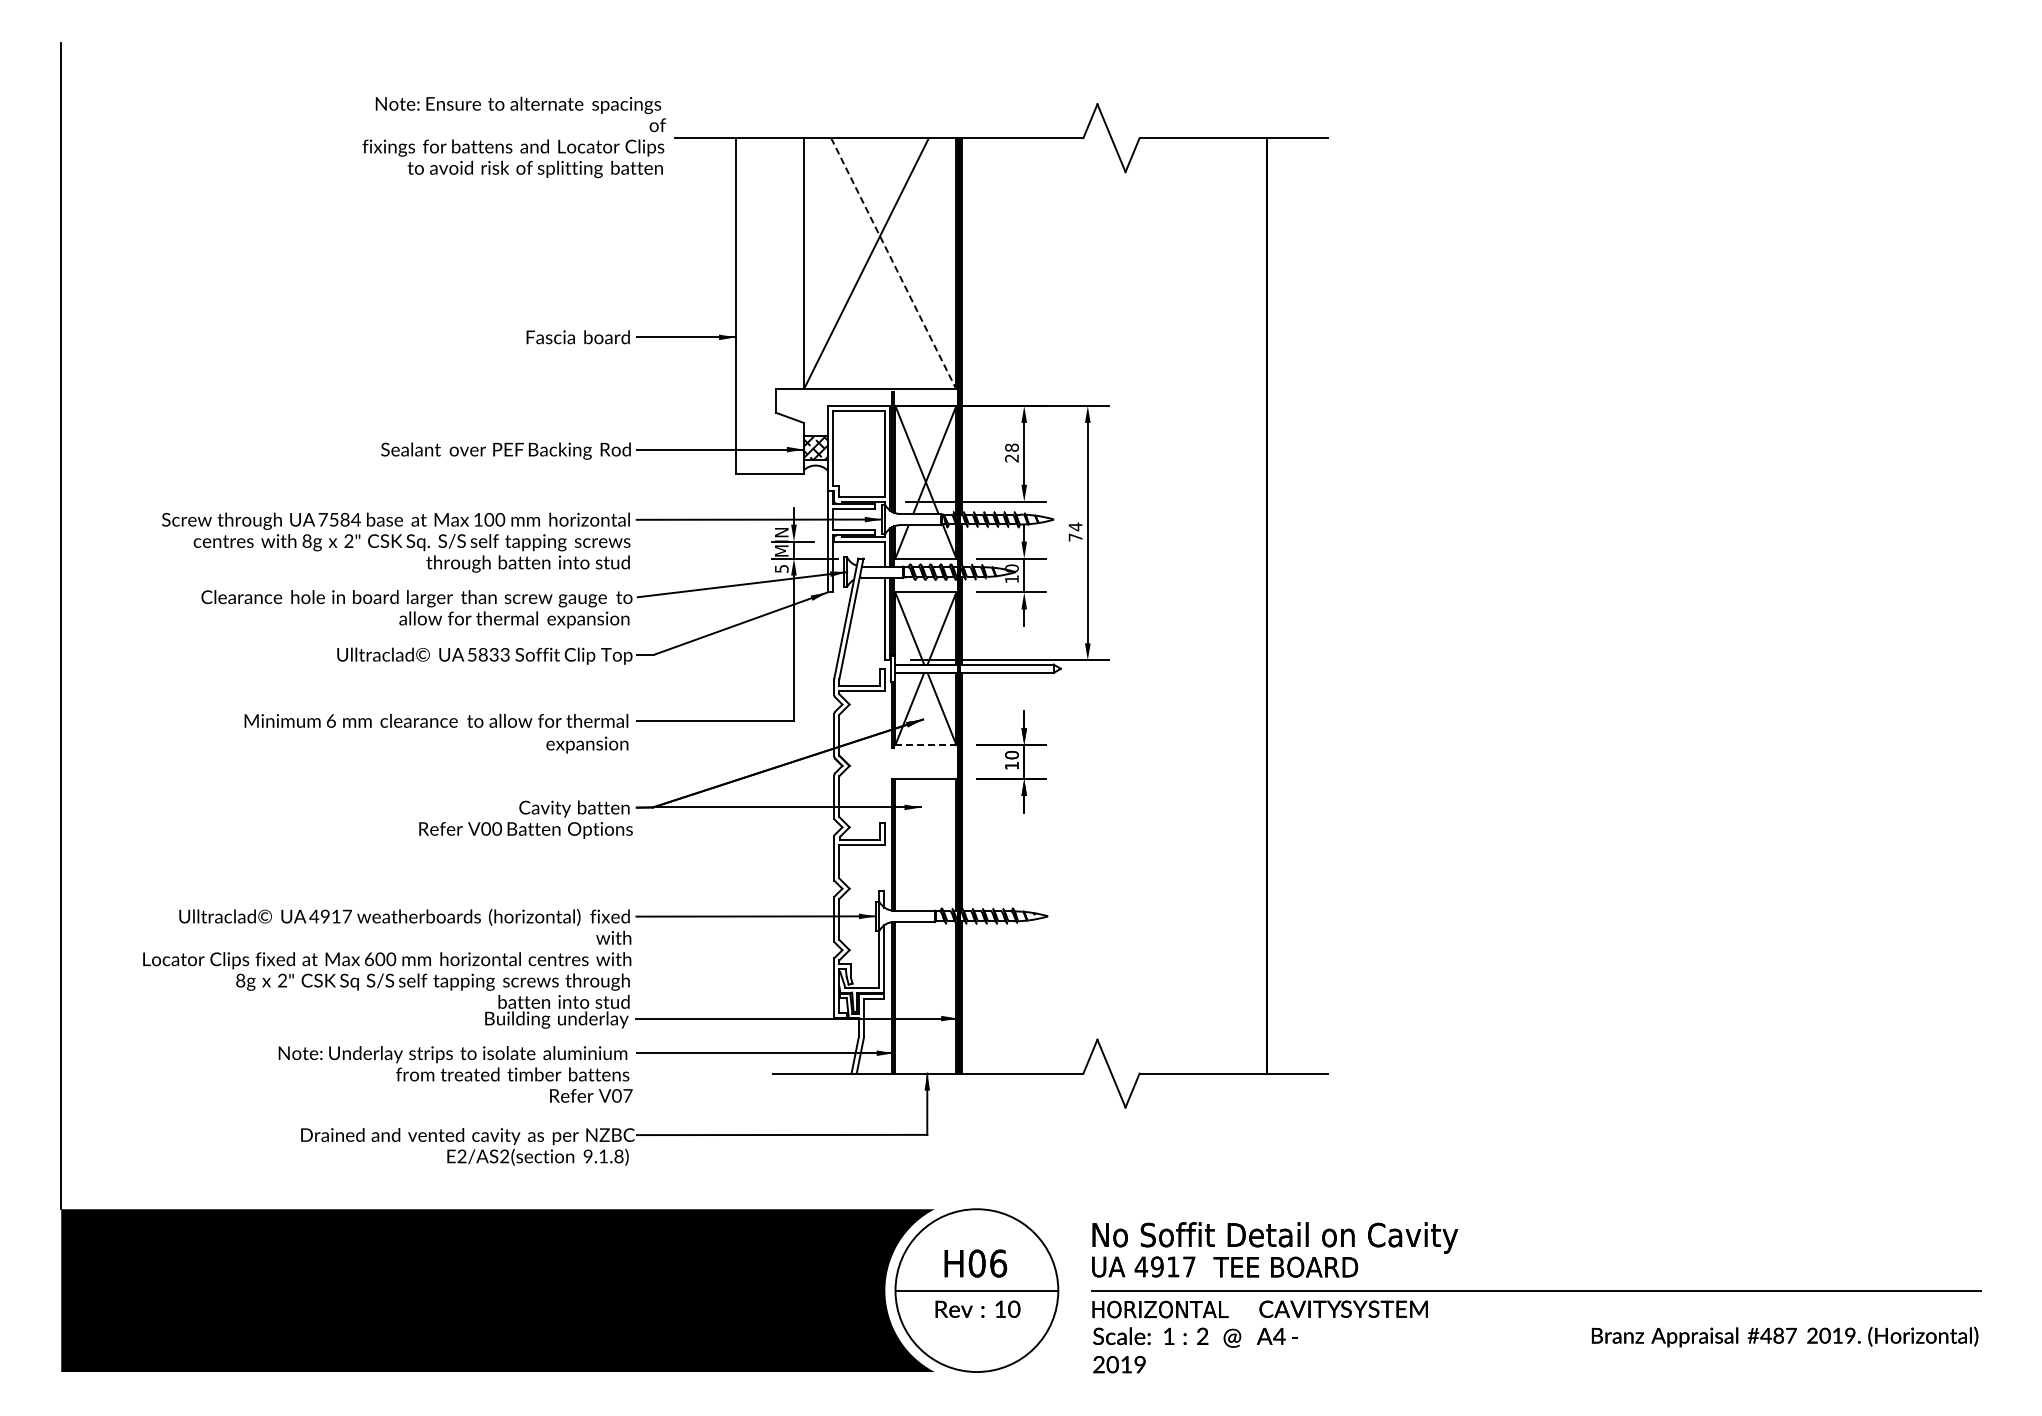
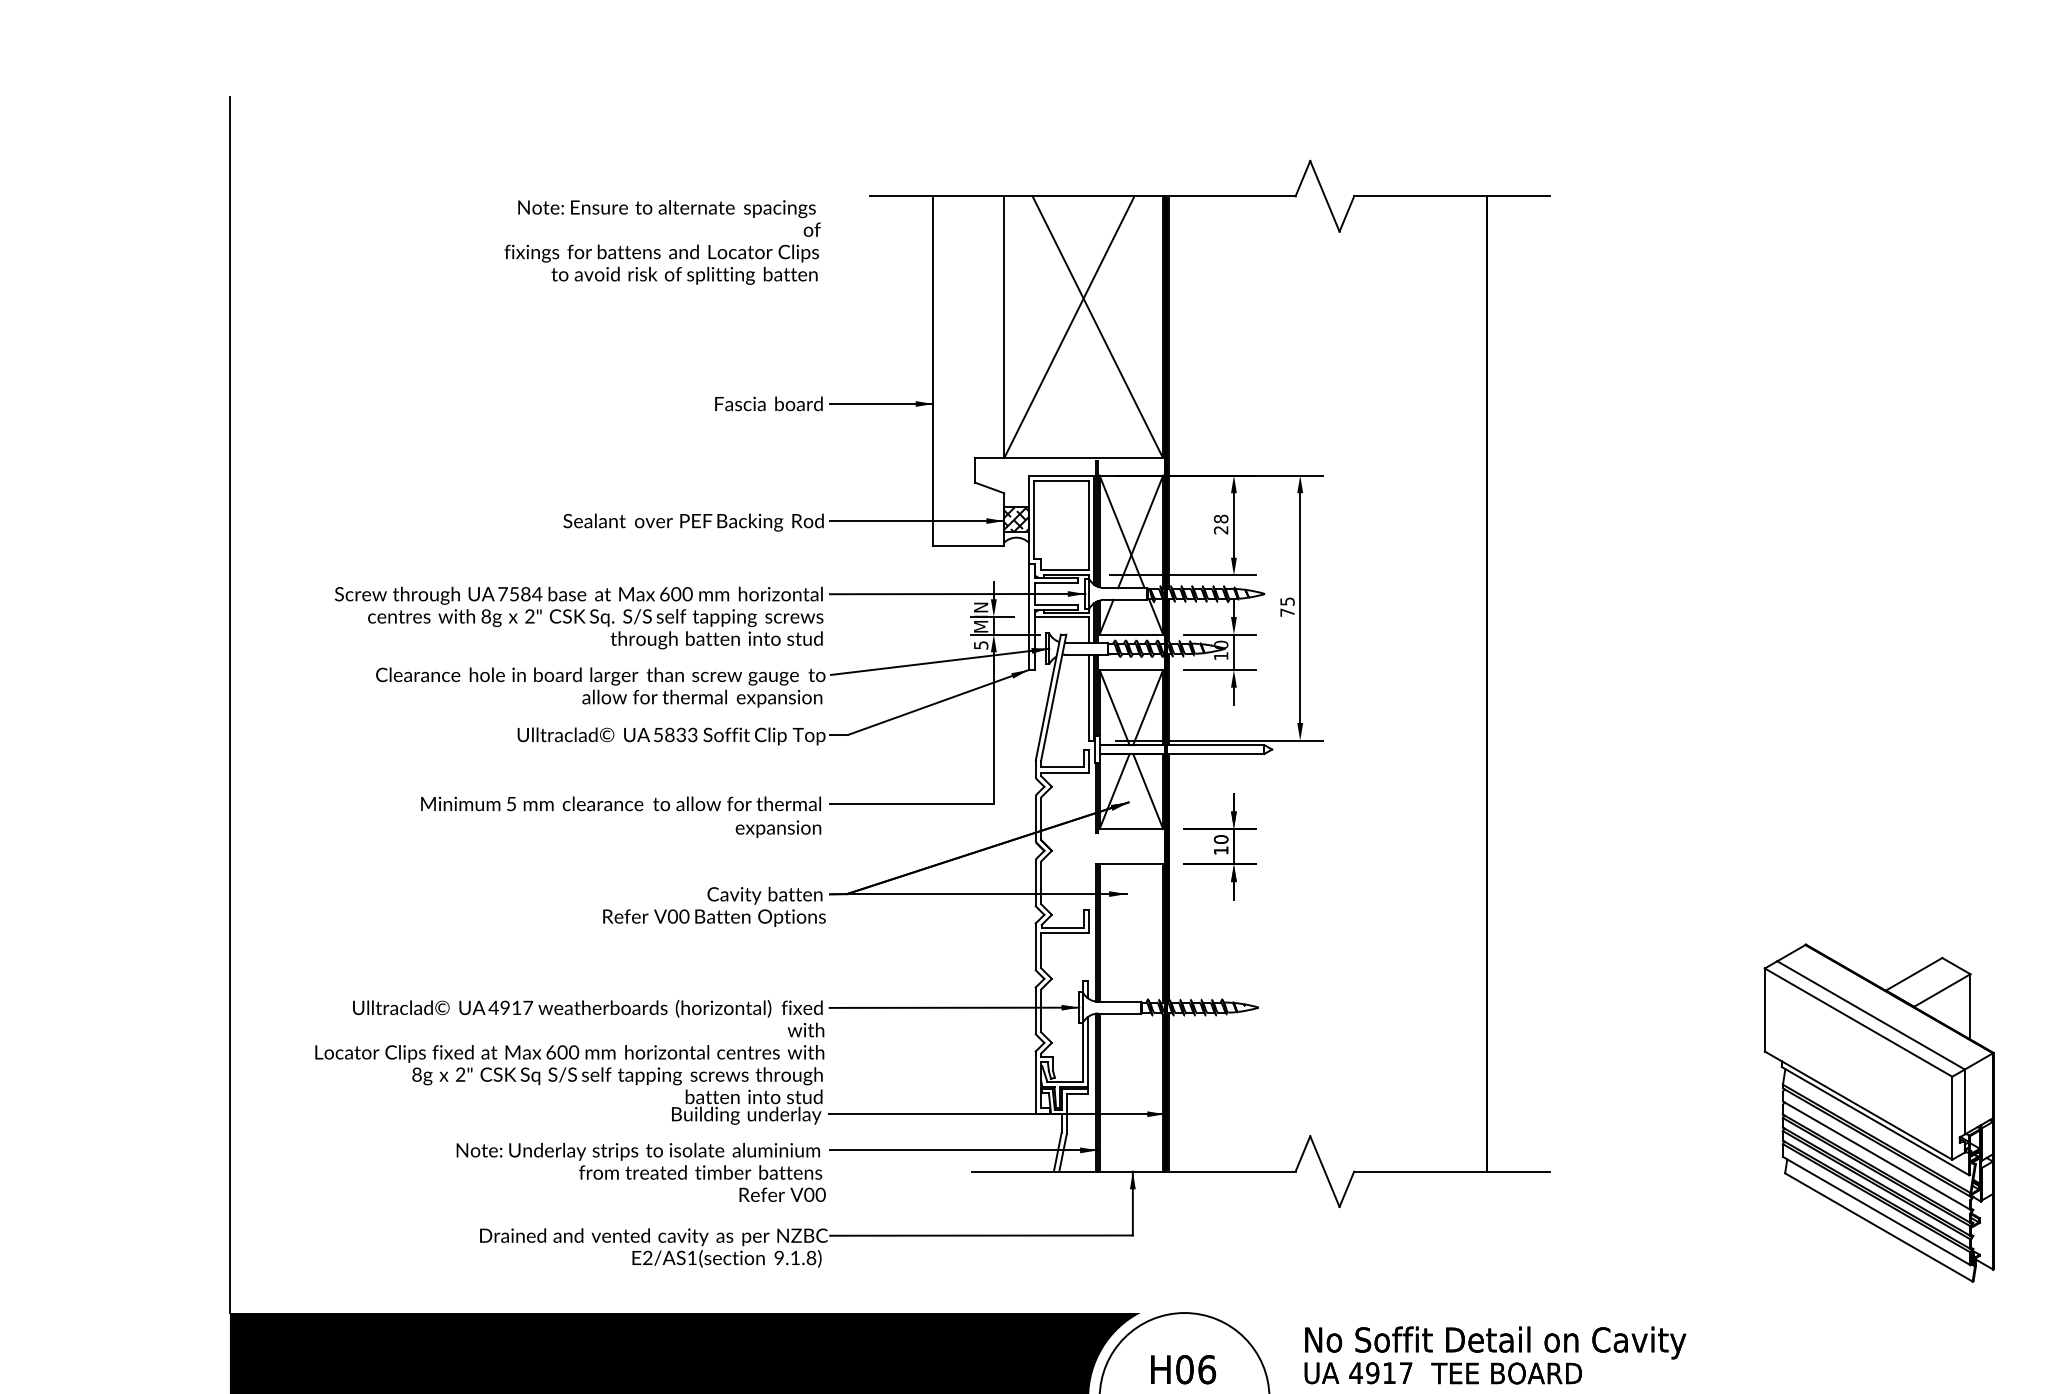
text: (513, 137) -> (661, 242), moved
line: (893, 263) -> (1097, 326), dashed -> solid
text: (478, 519) -> (664, 593), 100 -> 600
text: (1075, 526) -> (1287, 601), 74 -> 75
text: (330, 720) -> (510, 803), 6 -> 5
line: (925, 745) -> (1130, 829), dashed -> solid
part: (1642, 1017) -> (1878, 1113), added
text: (627, 1095) -> (820, 1194), V07 -> V00
text: (504, 1156) -> (692, 1258), E2/AS2 -> E2/AS1

